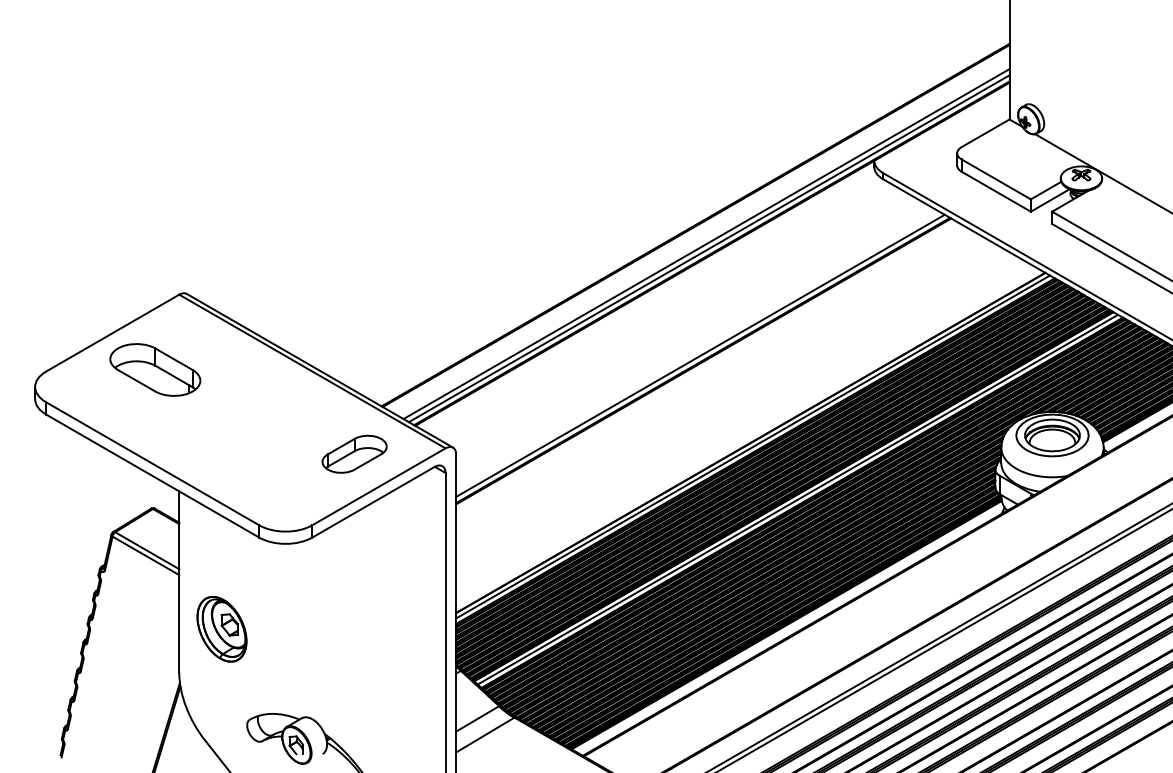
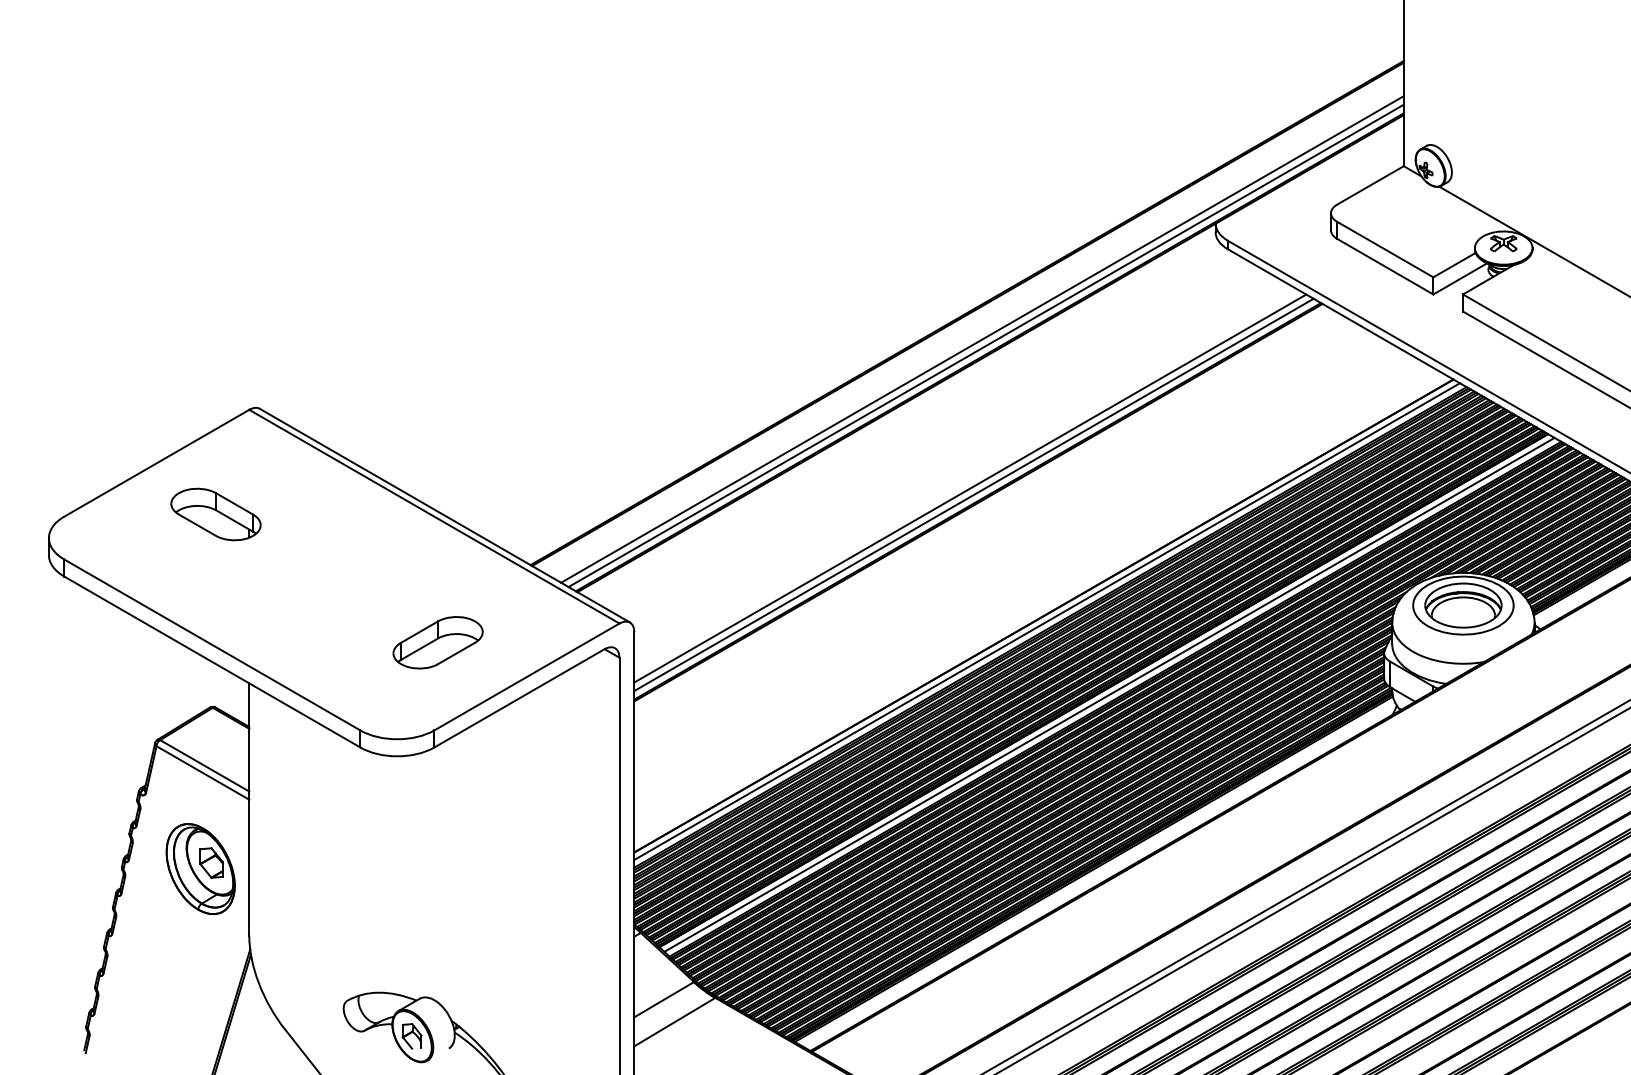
line: (697, 351) -> (970, 488), added
part: (154, 369) -> (215, 514), size x0.71
part: (354, 454) -> (437, 642), moved
part: (221, 629) -> (200, 869), moved

